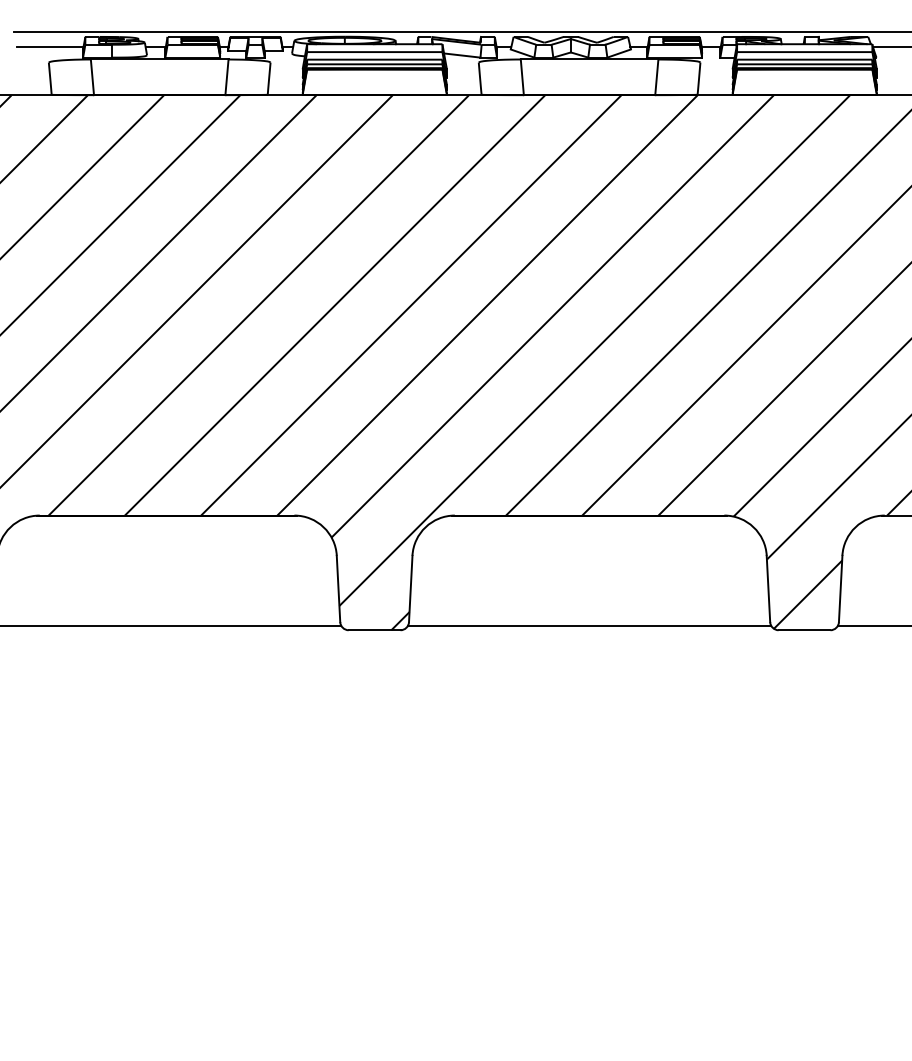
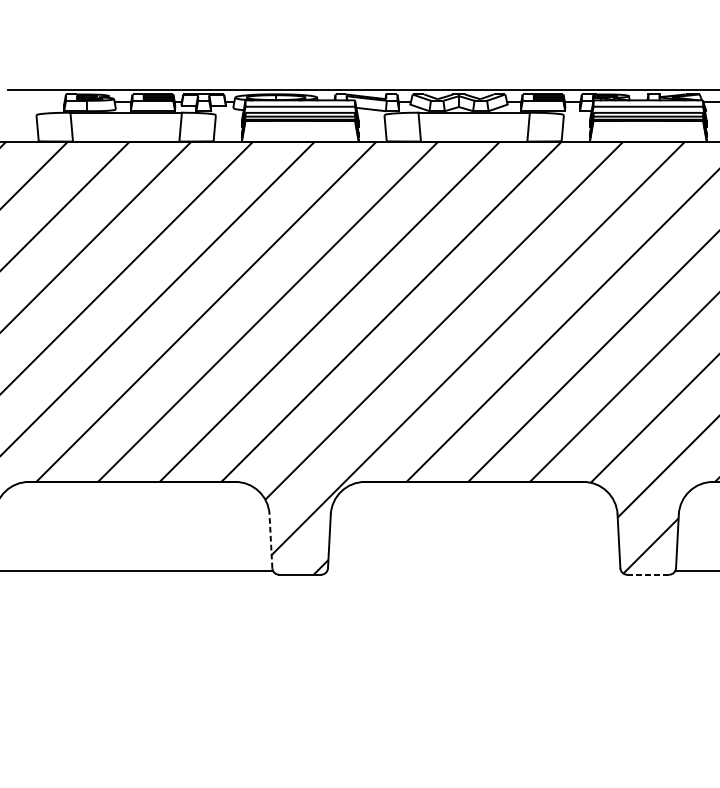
line: (49, 46) -> (36, 102), removed
line: (338, 588) -> (270, 540), solid -> dashed
line: (589, 626) -> (474, 571), removed
line: (804, 630) -> (648, 574), solid -> dashed

